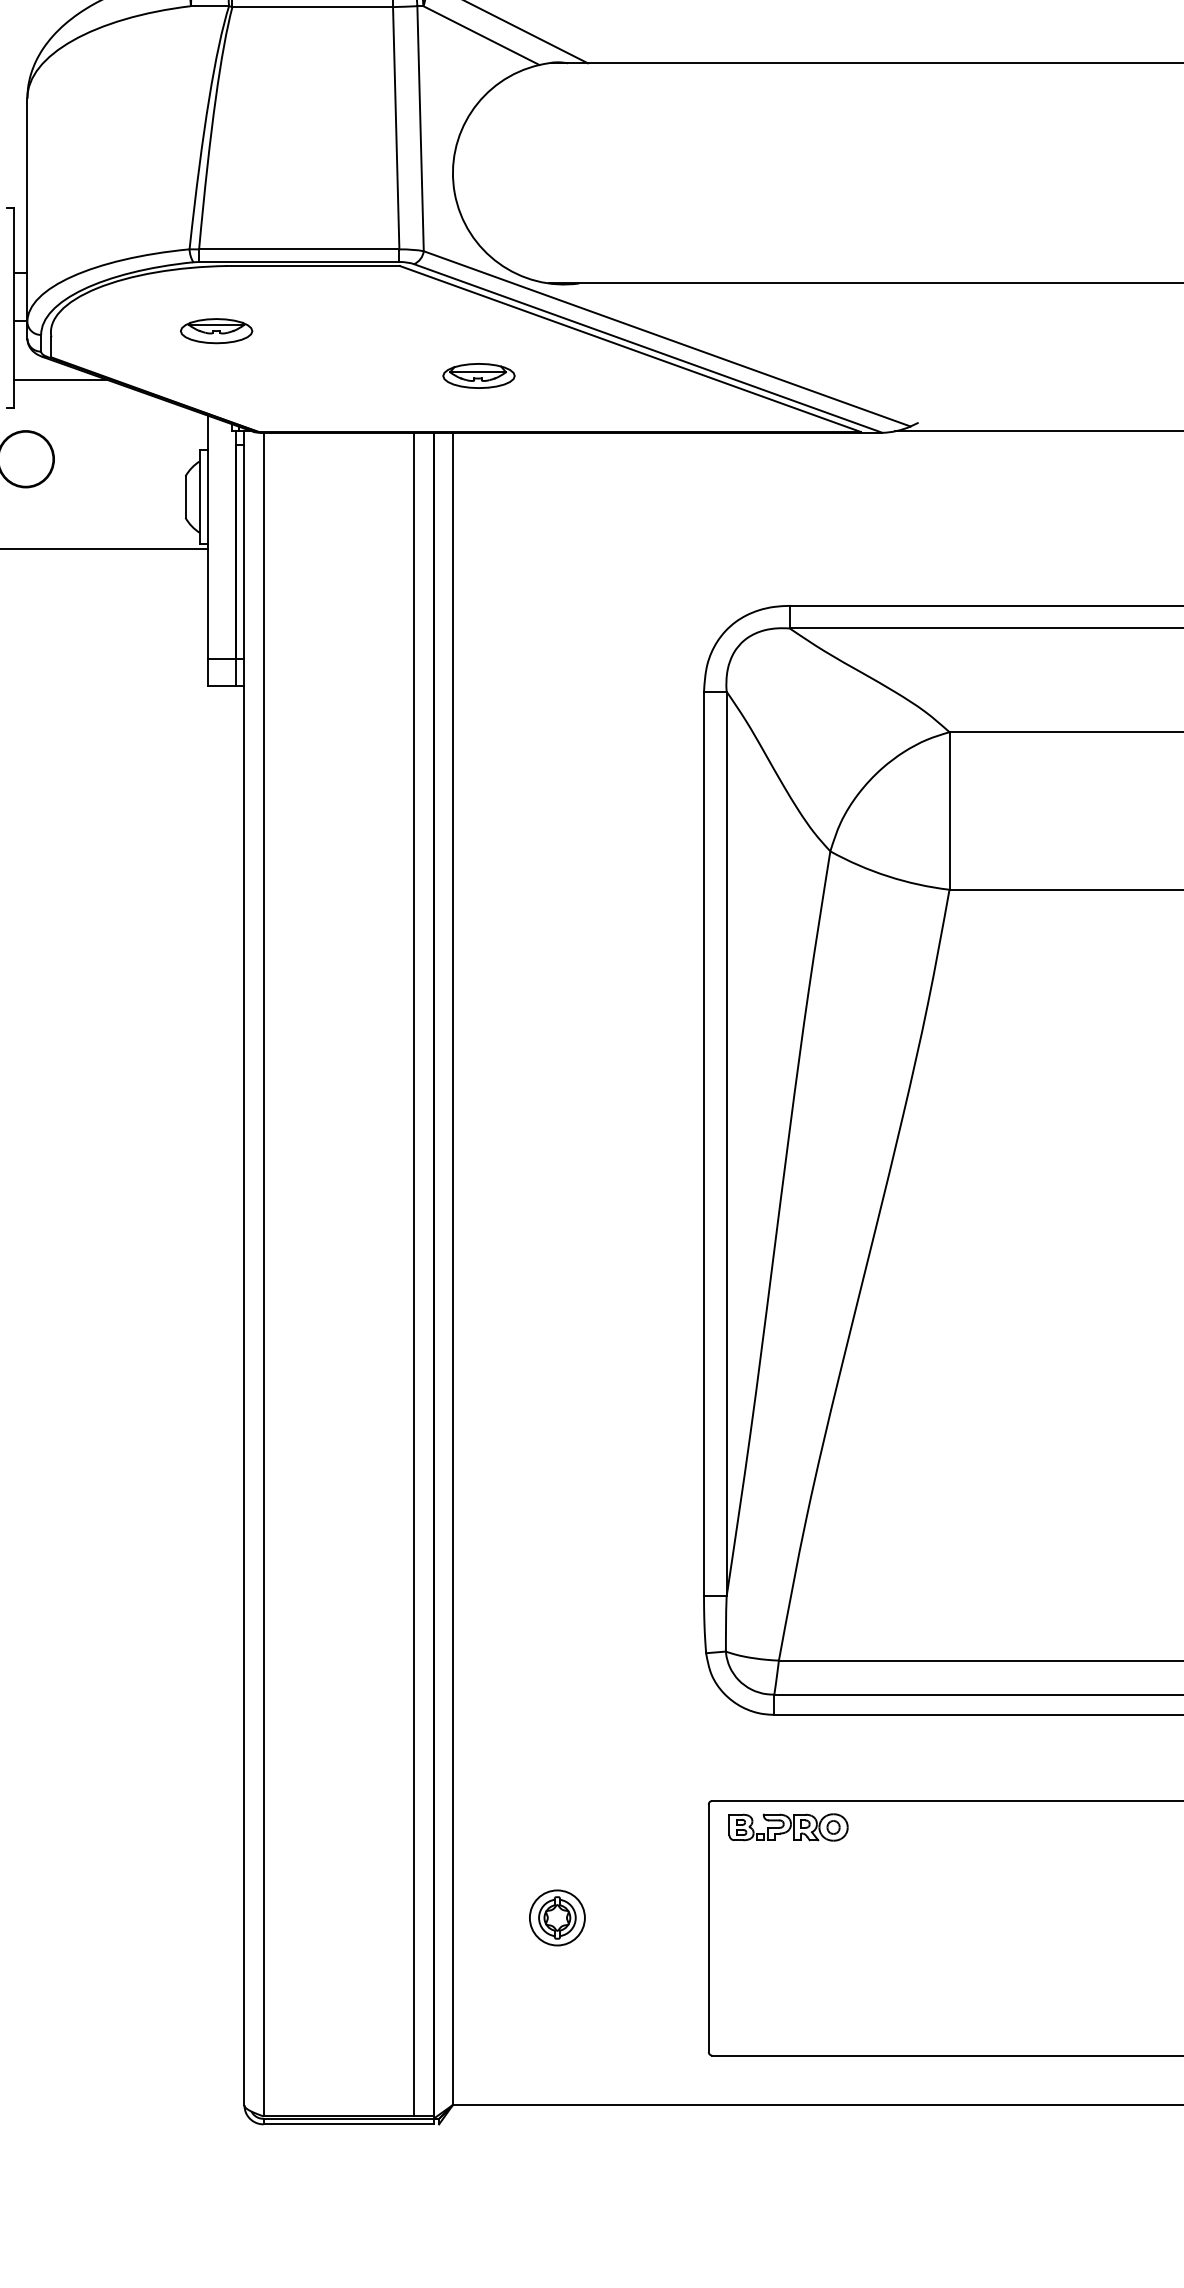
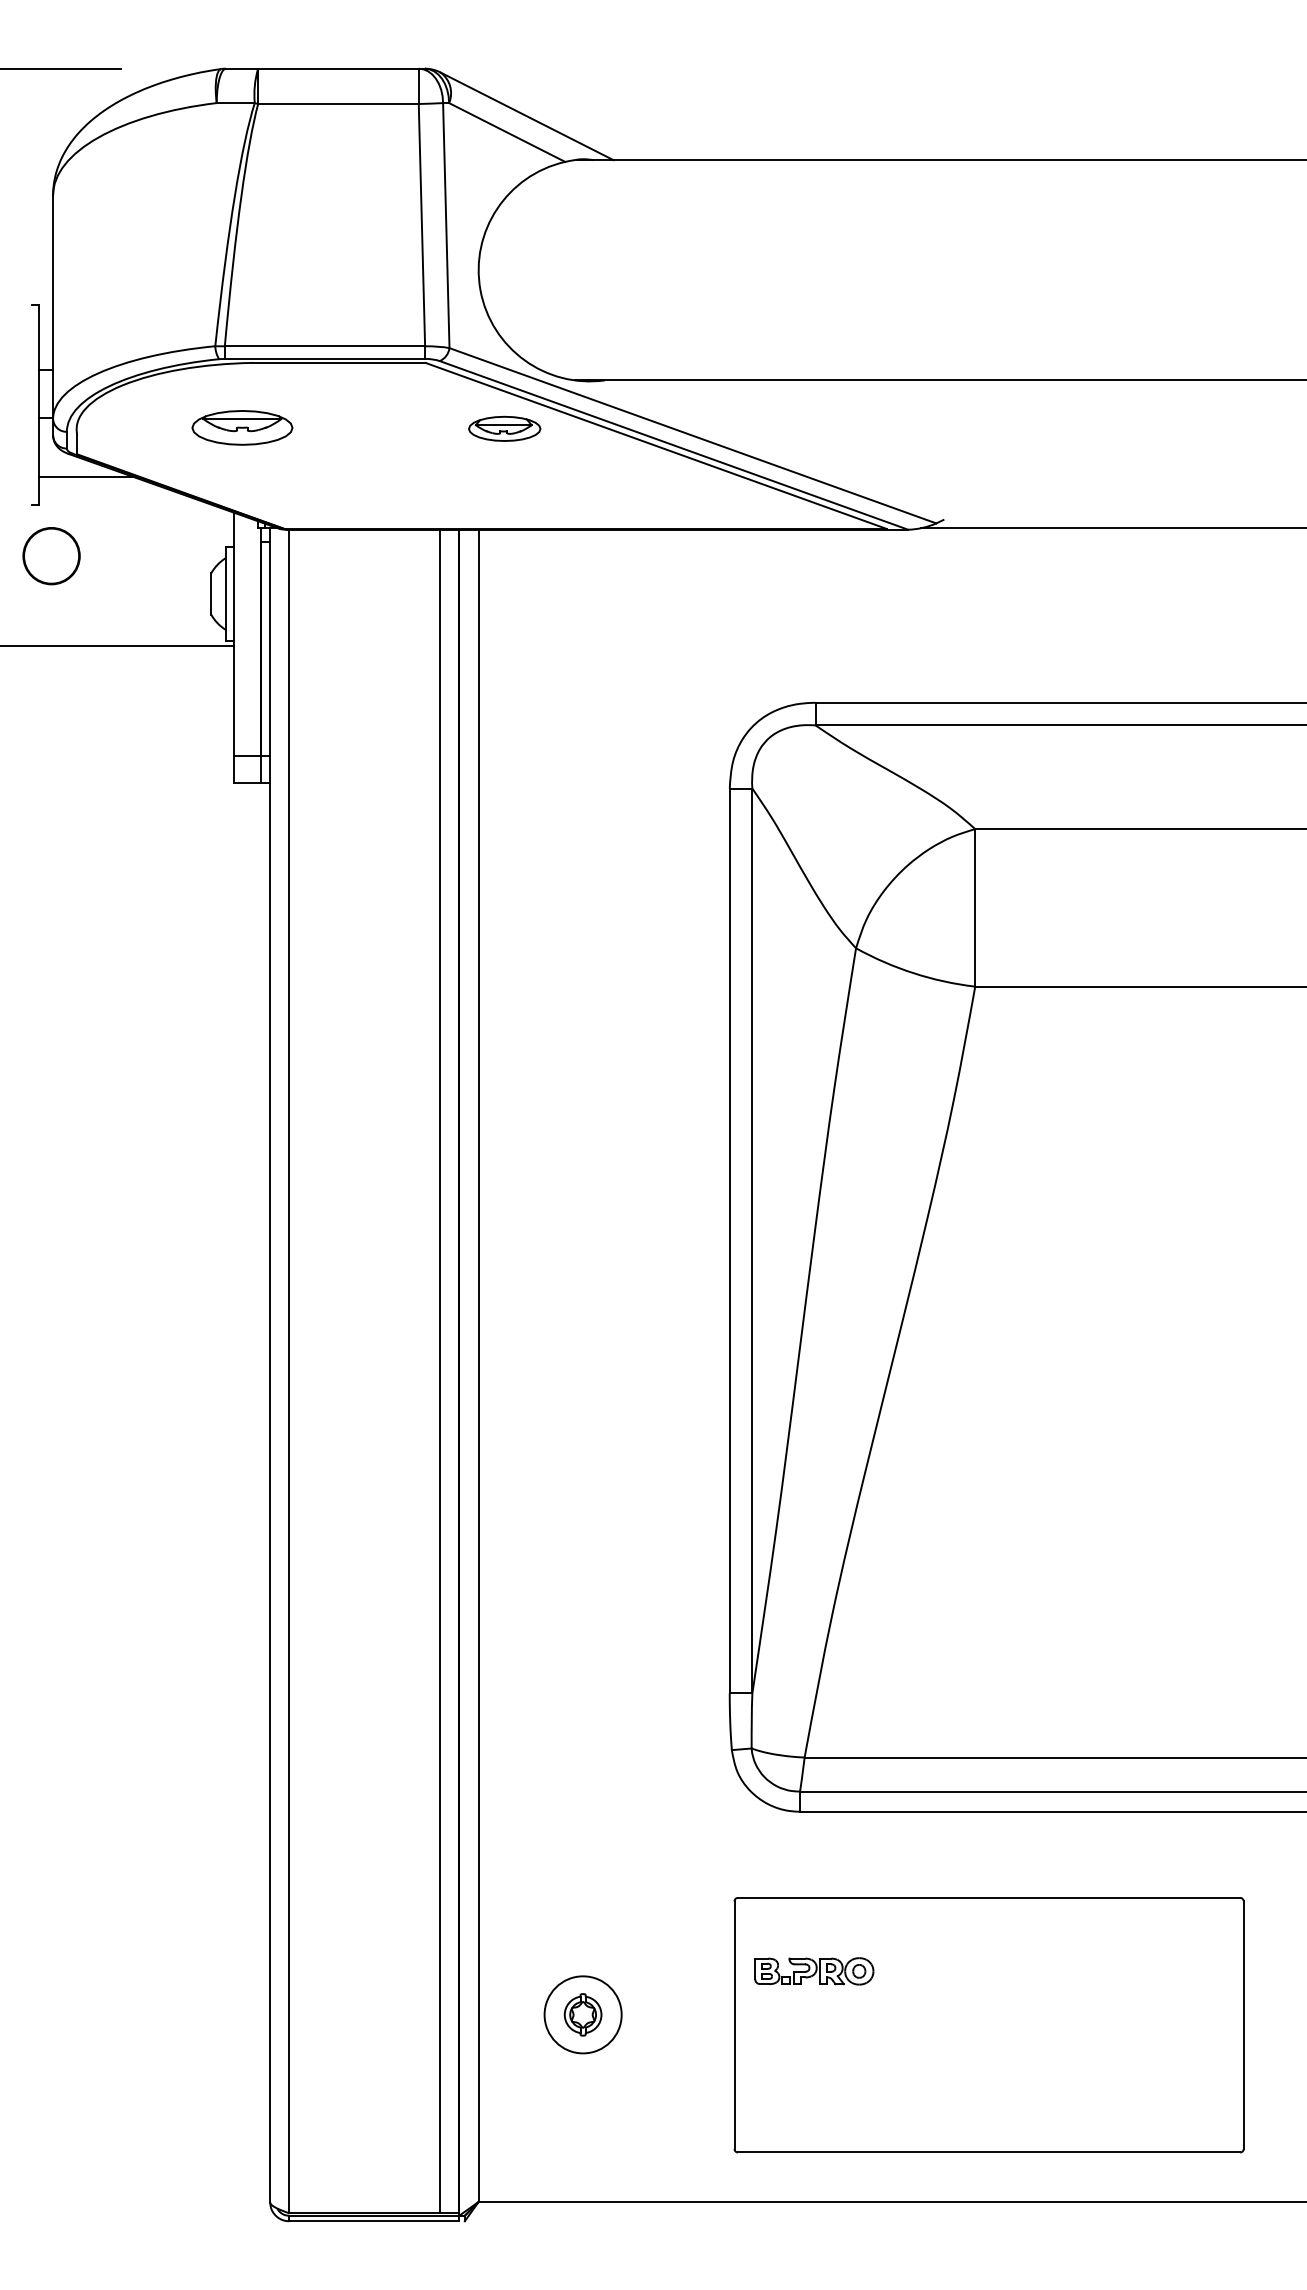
part: (215, 331) -> (241, 428), size x1.4
part: (478, 375) -> (504, 428), moved
part: (788, 1827) -> (814, 1971), moved
circle: (556, 1917) -> (582, 2014), size x1.4

